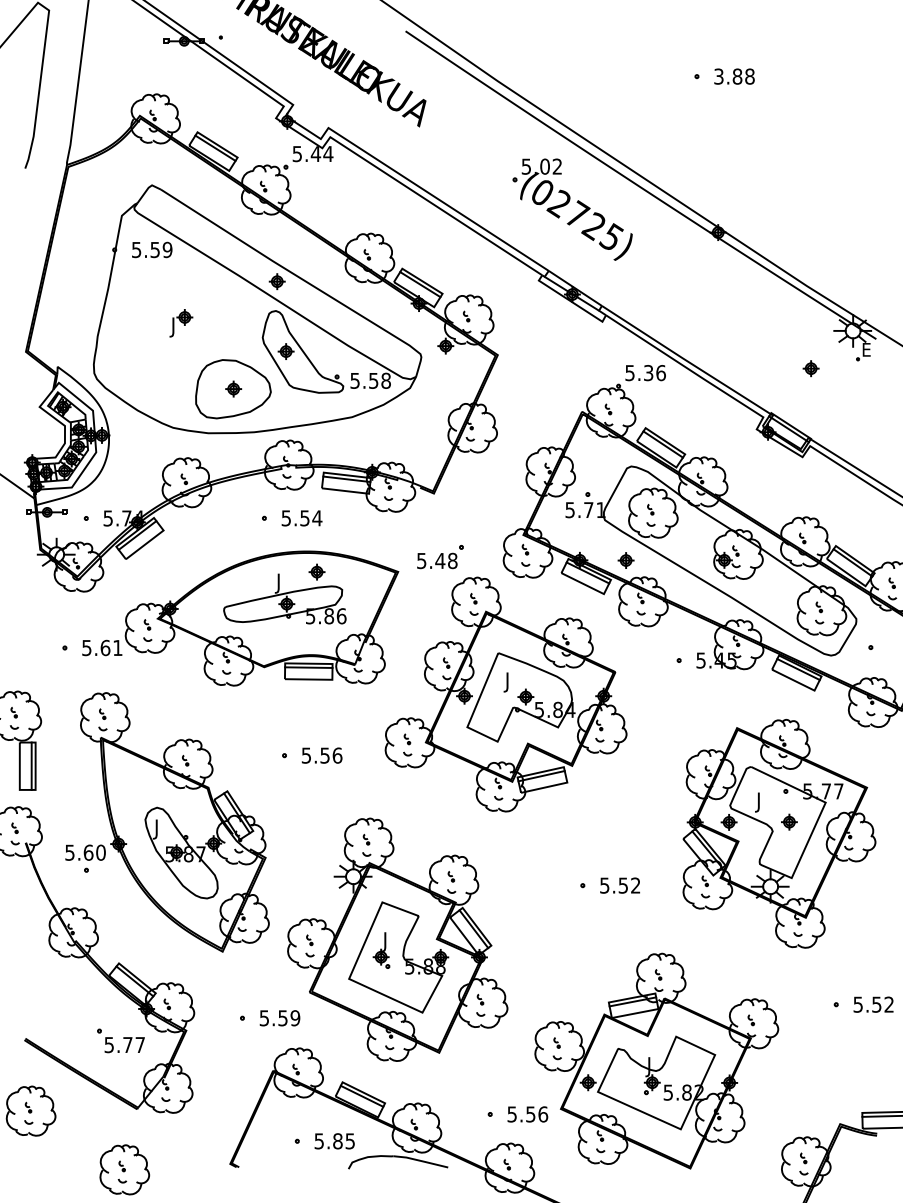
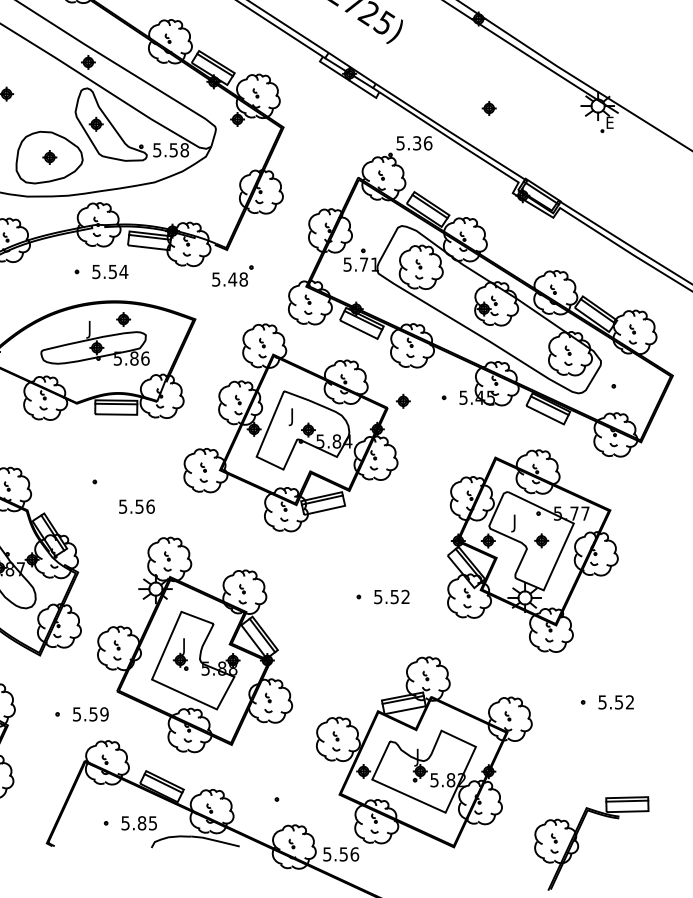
part: (810, 368) -> (488, 108), moved
part: (440, 557) -> (232, 276), moved
part: (625, 560) -> (402, 401), moved
text: (321, 755) -> (136, 506), moved
text: (527, 1114) -> (340, 854), moved

